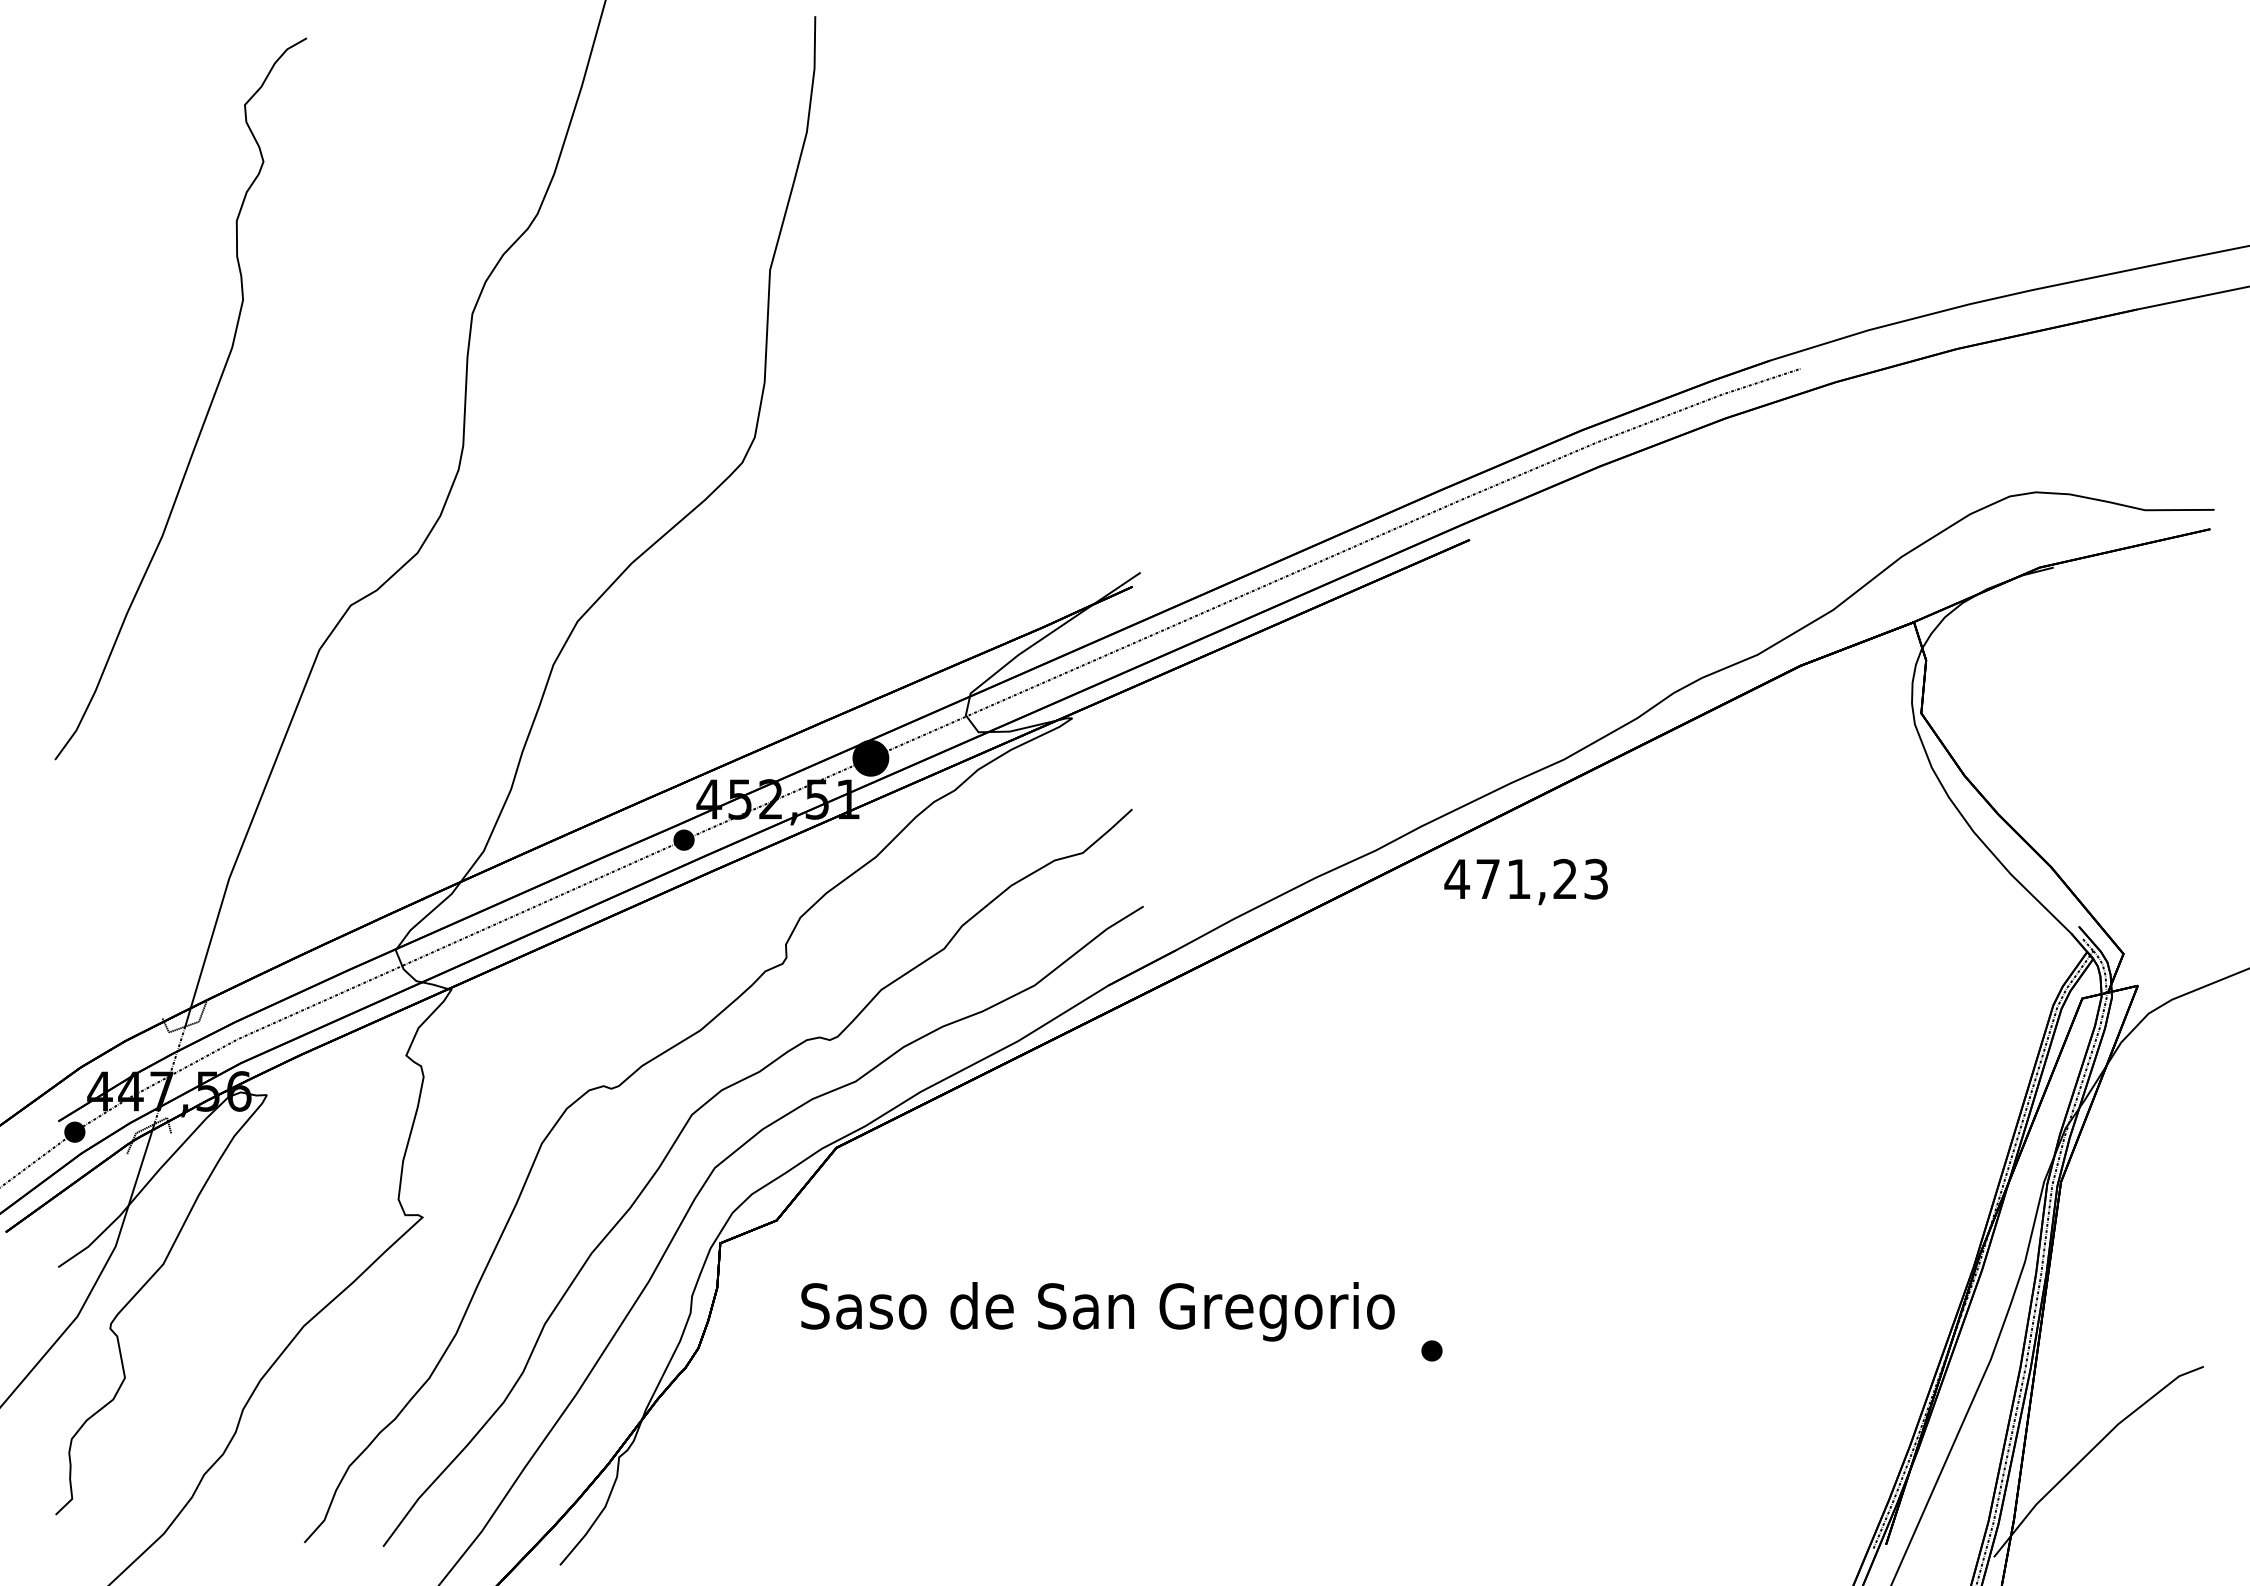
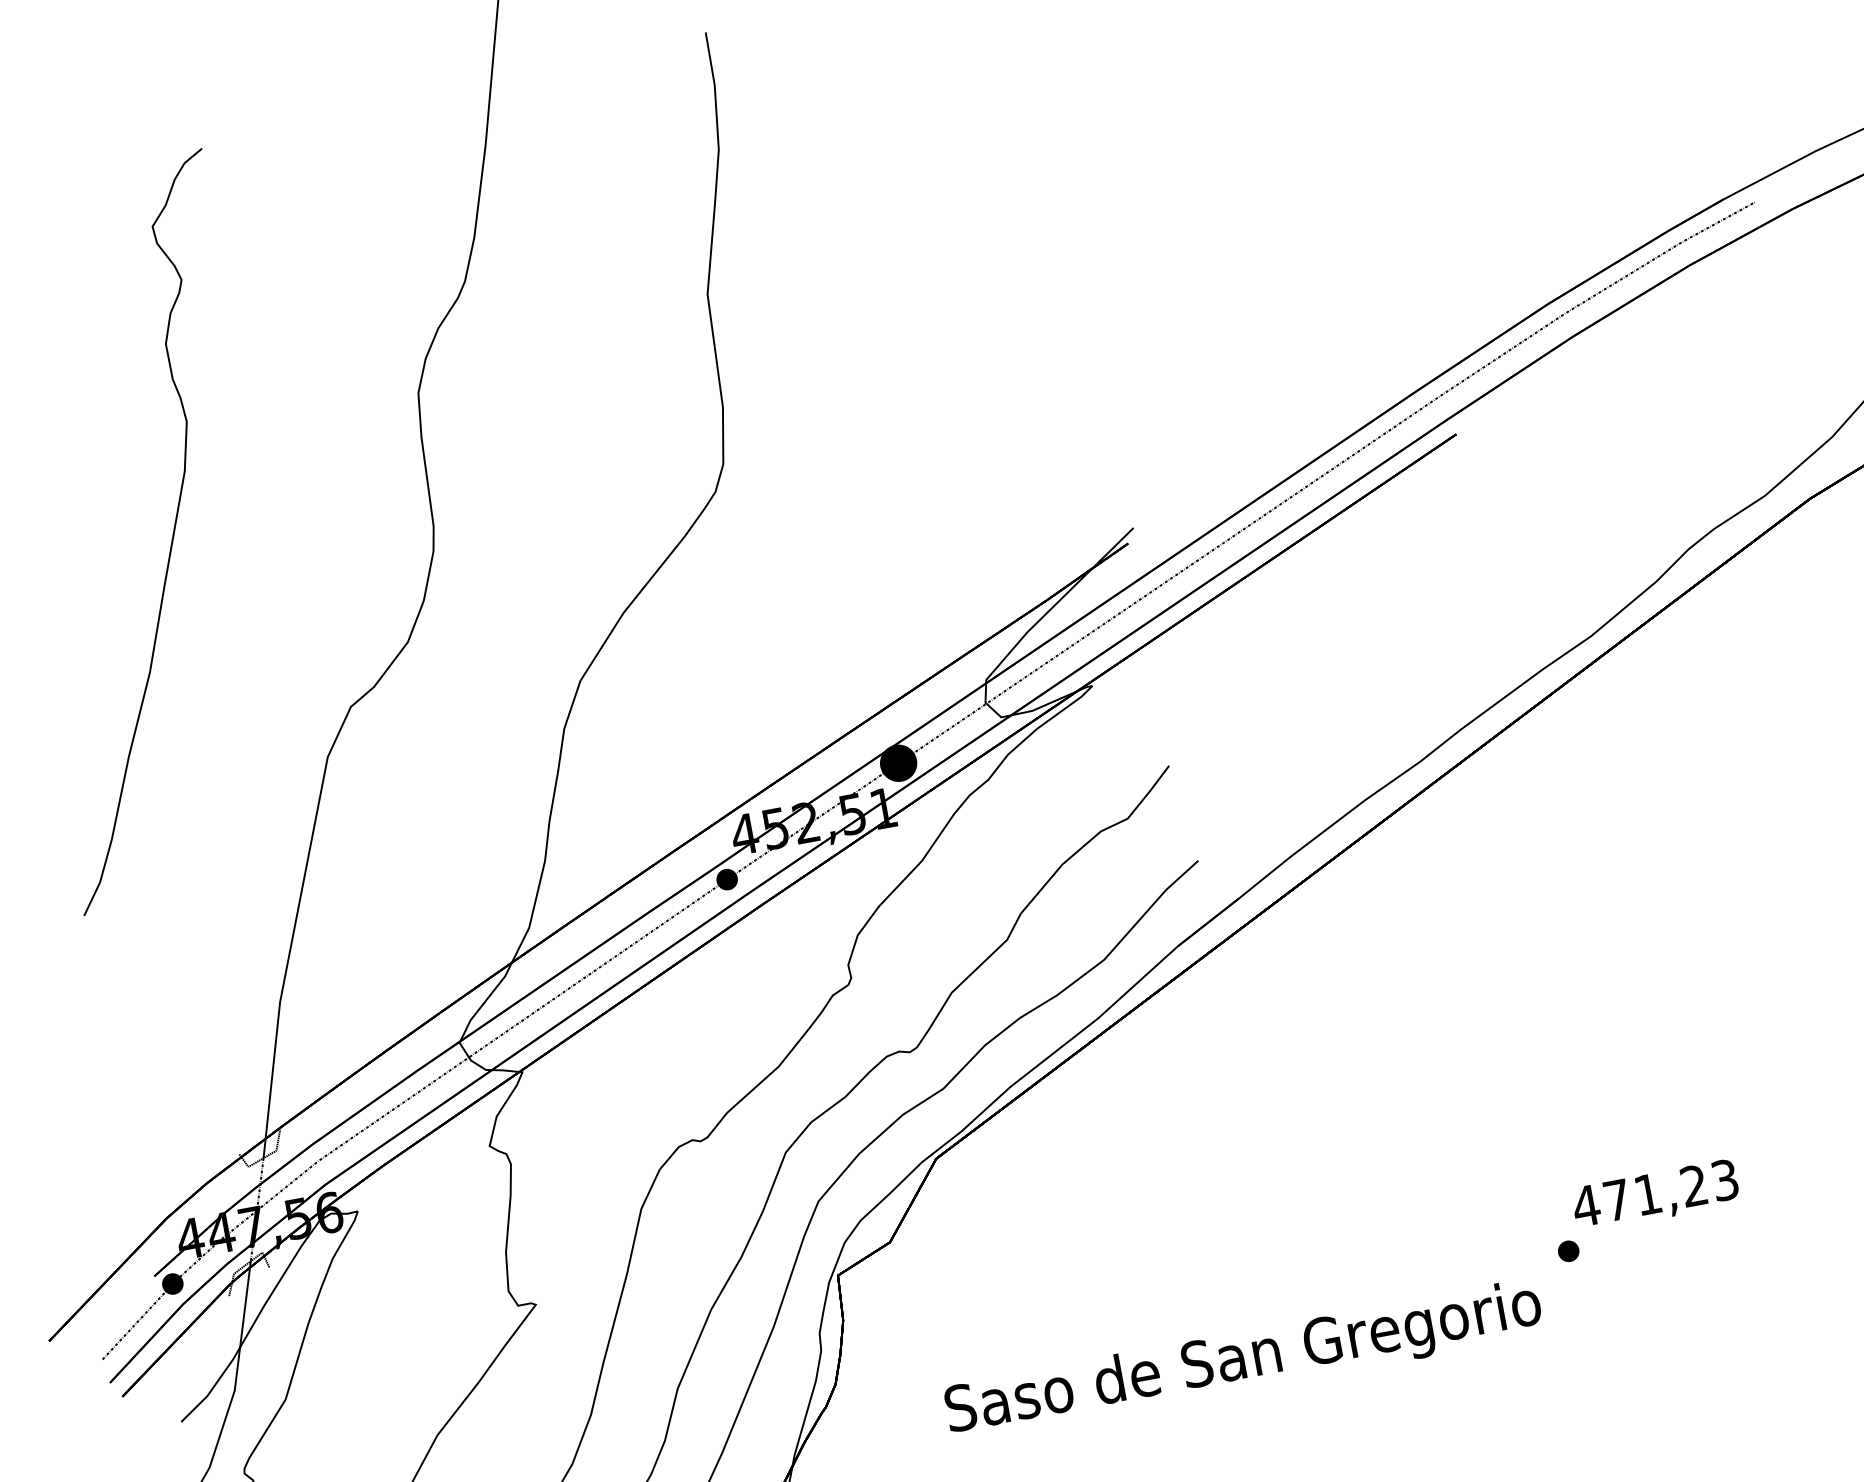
text: (1525, 881) -> (1654, 1195), moved
text: (1097, 1311) -> (1243, 1360), moved

